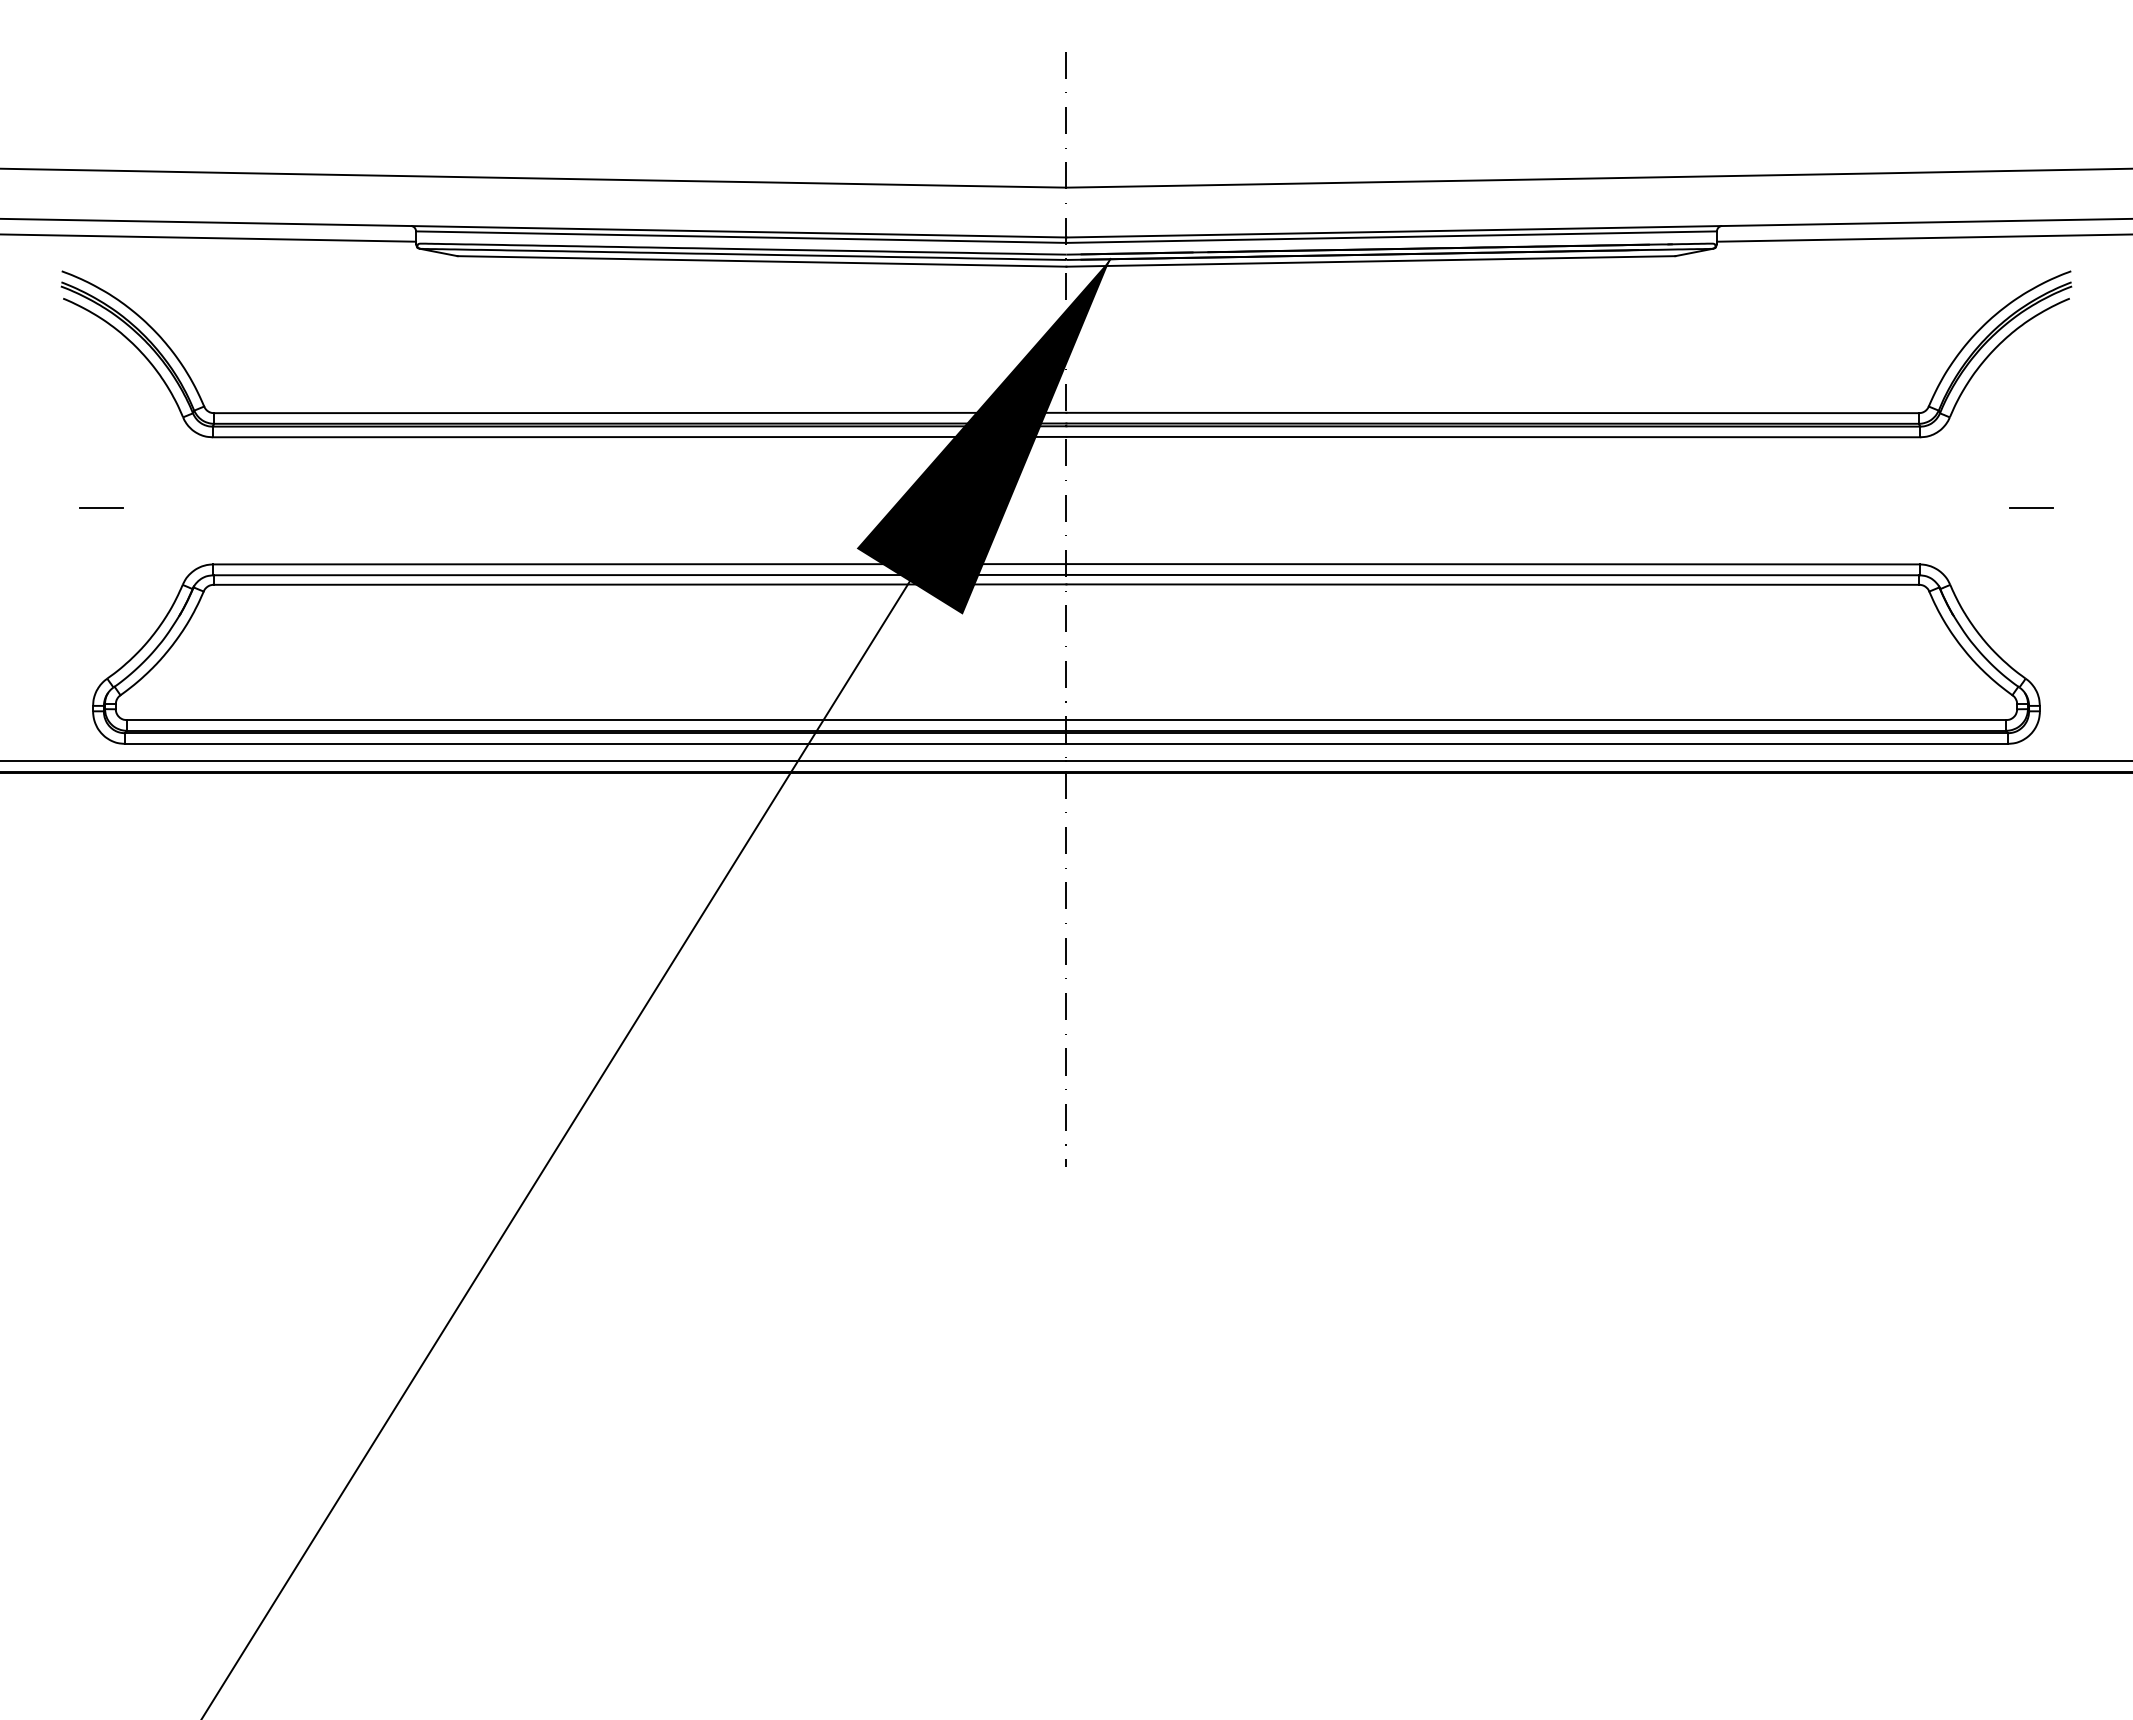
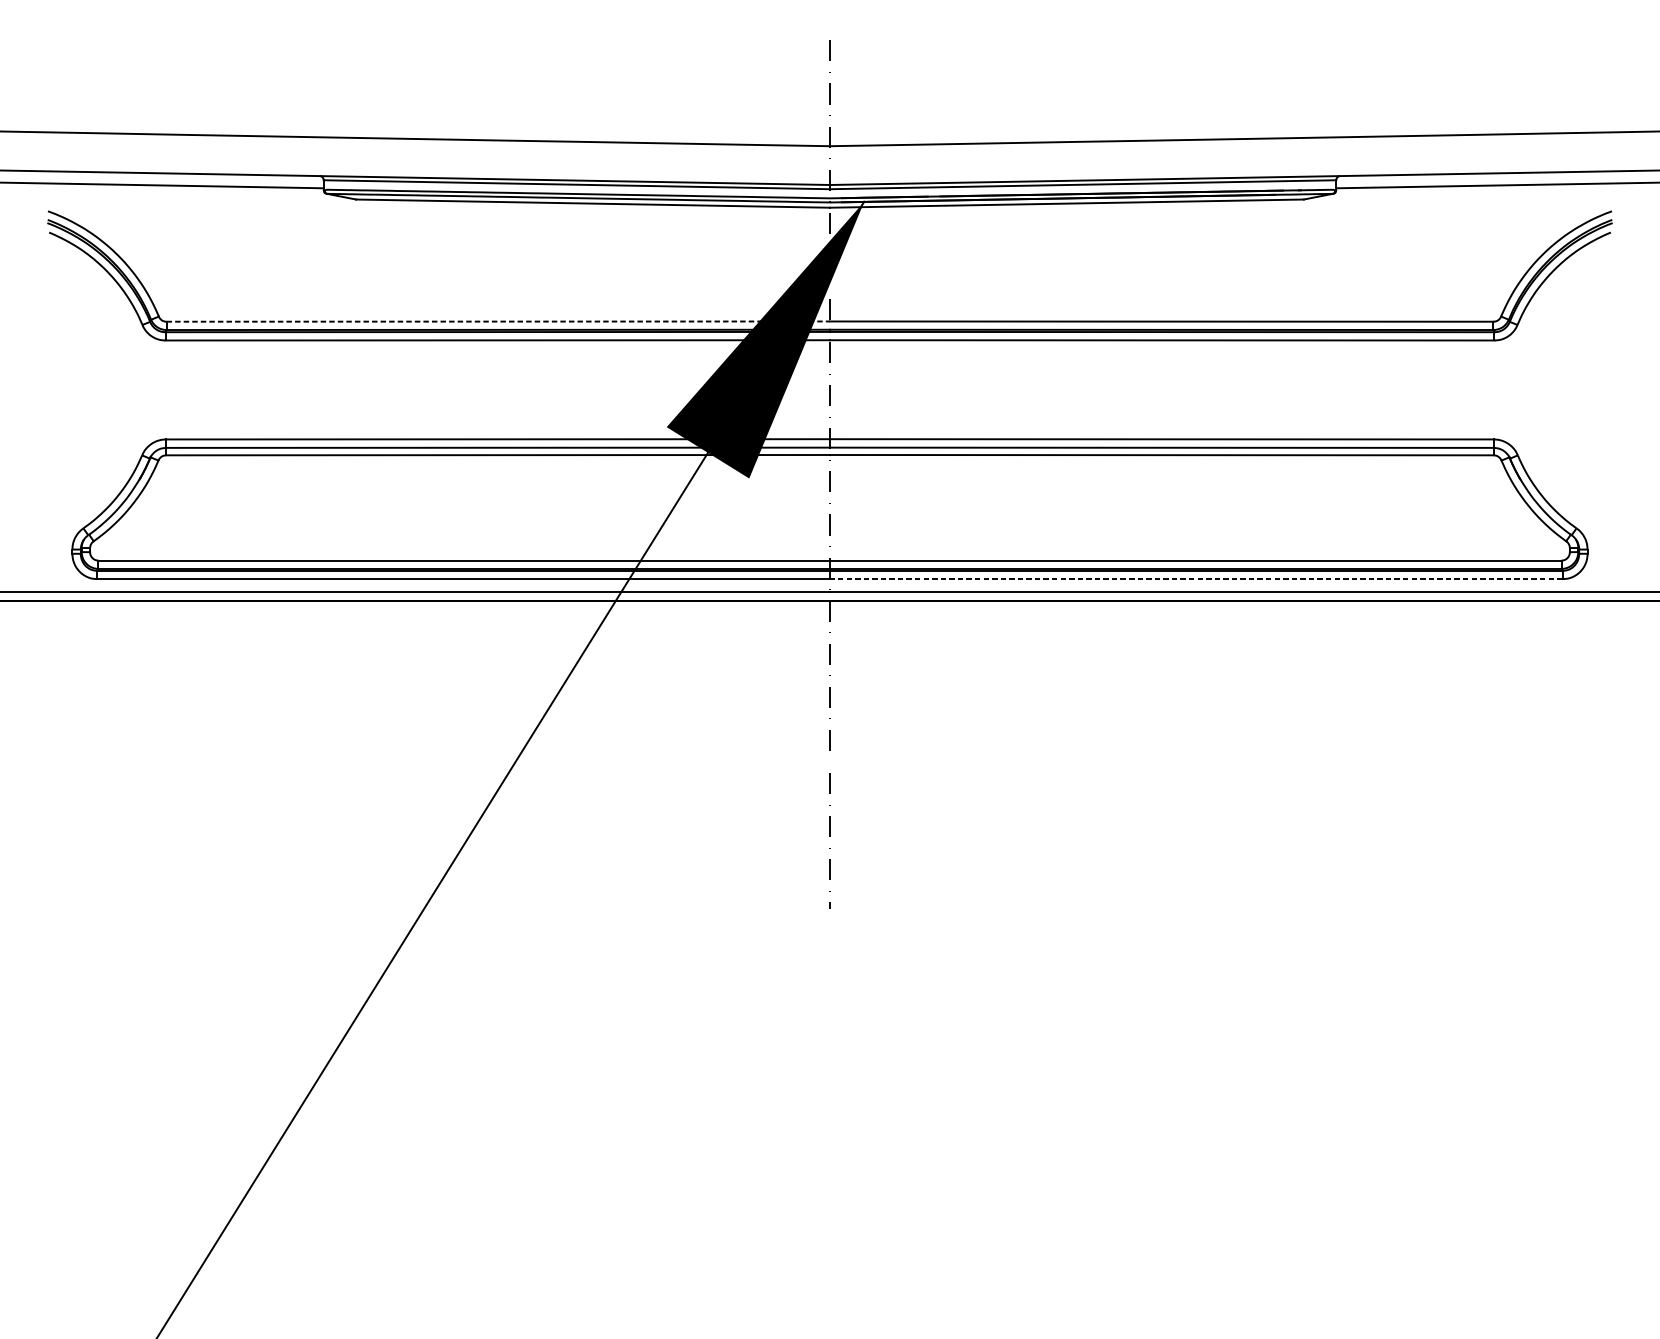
line: (640, 413) -> (498, 321), solid -> dashed
line: (2031, 507) -> (1581, 395), removed
line: (101, 508) -> (78, 395), removed
line: (1537, 743) -> (1196, 578), solid -> dashed

